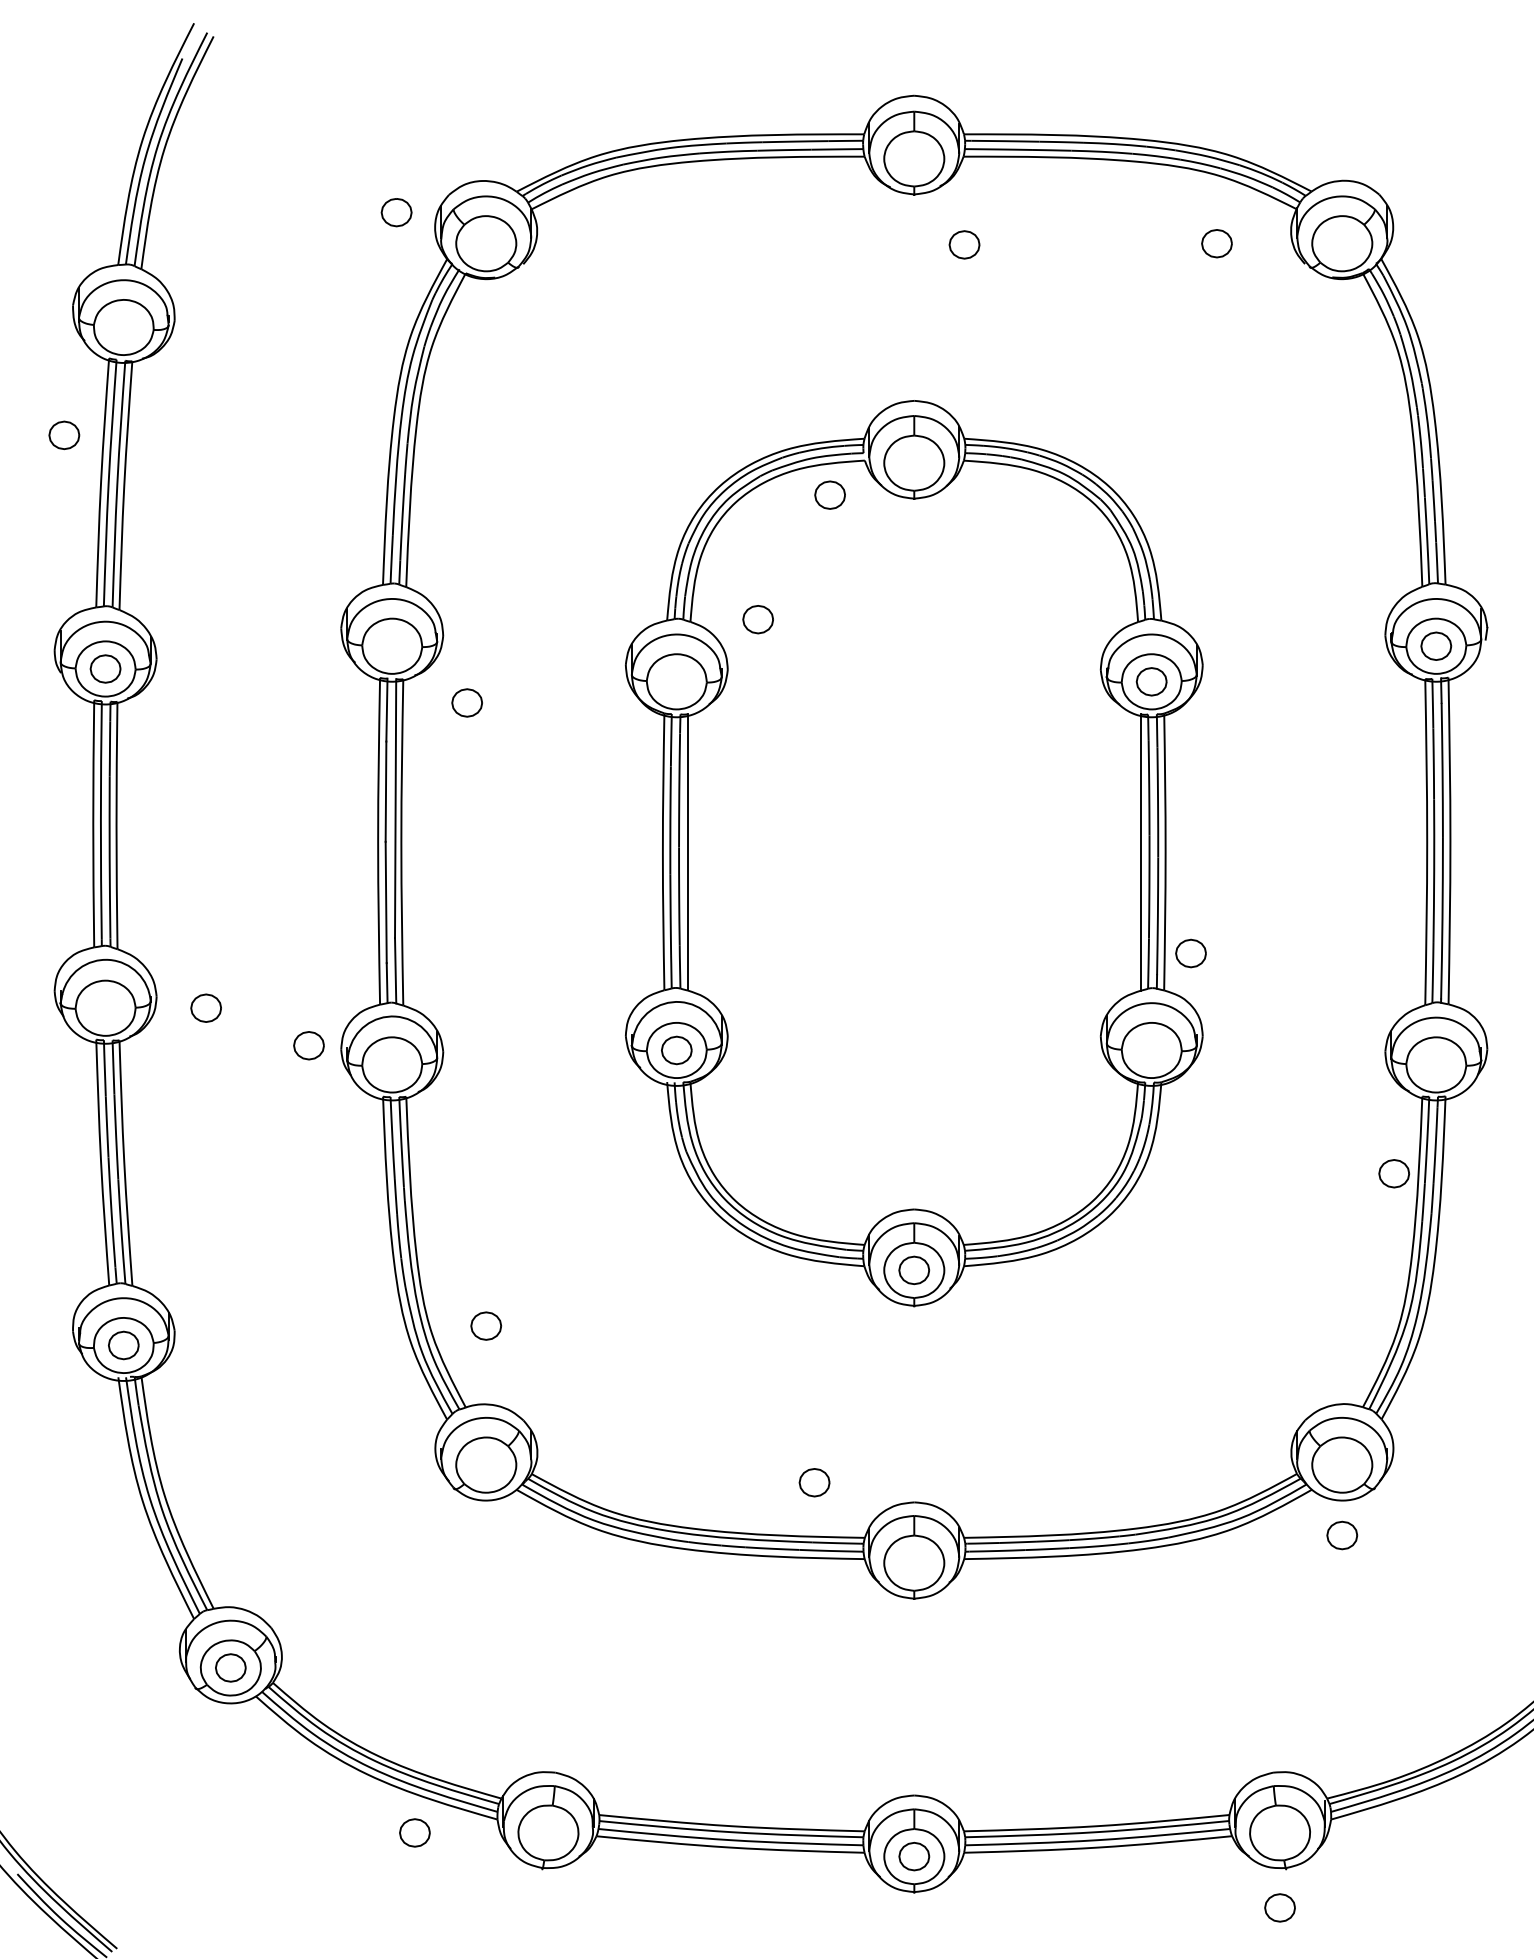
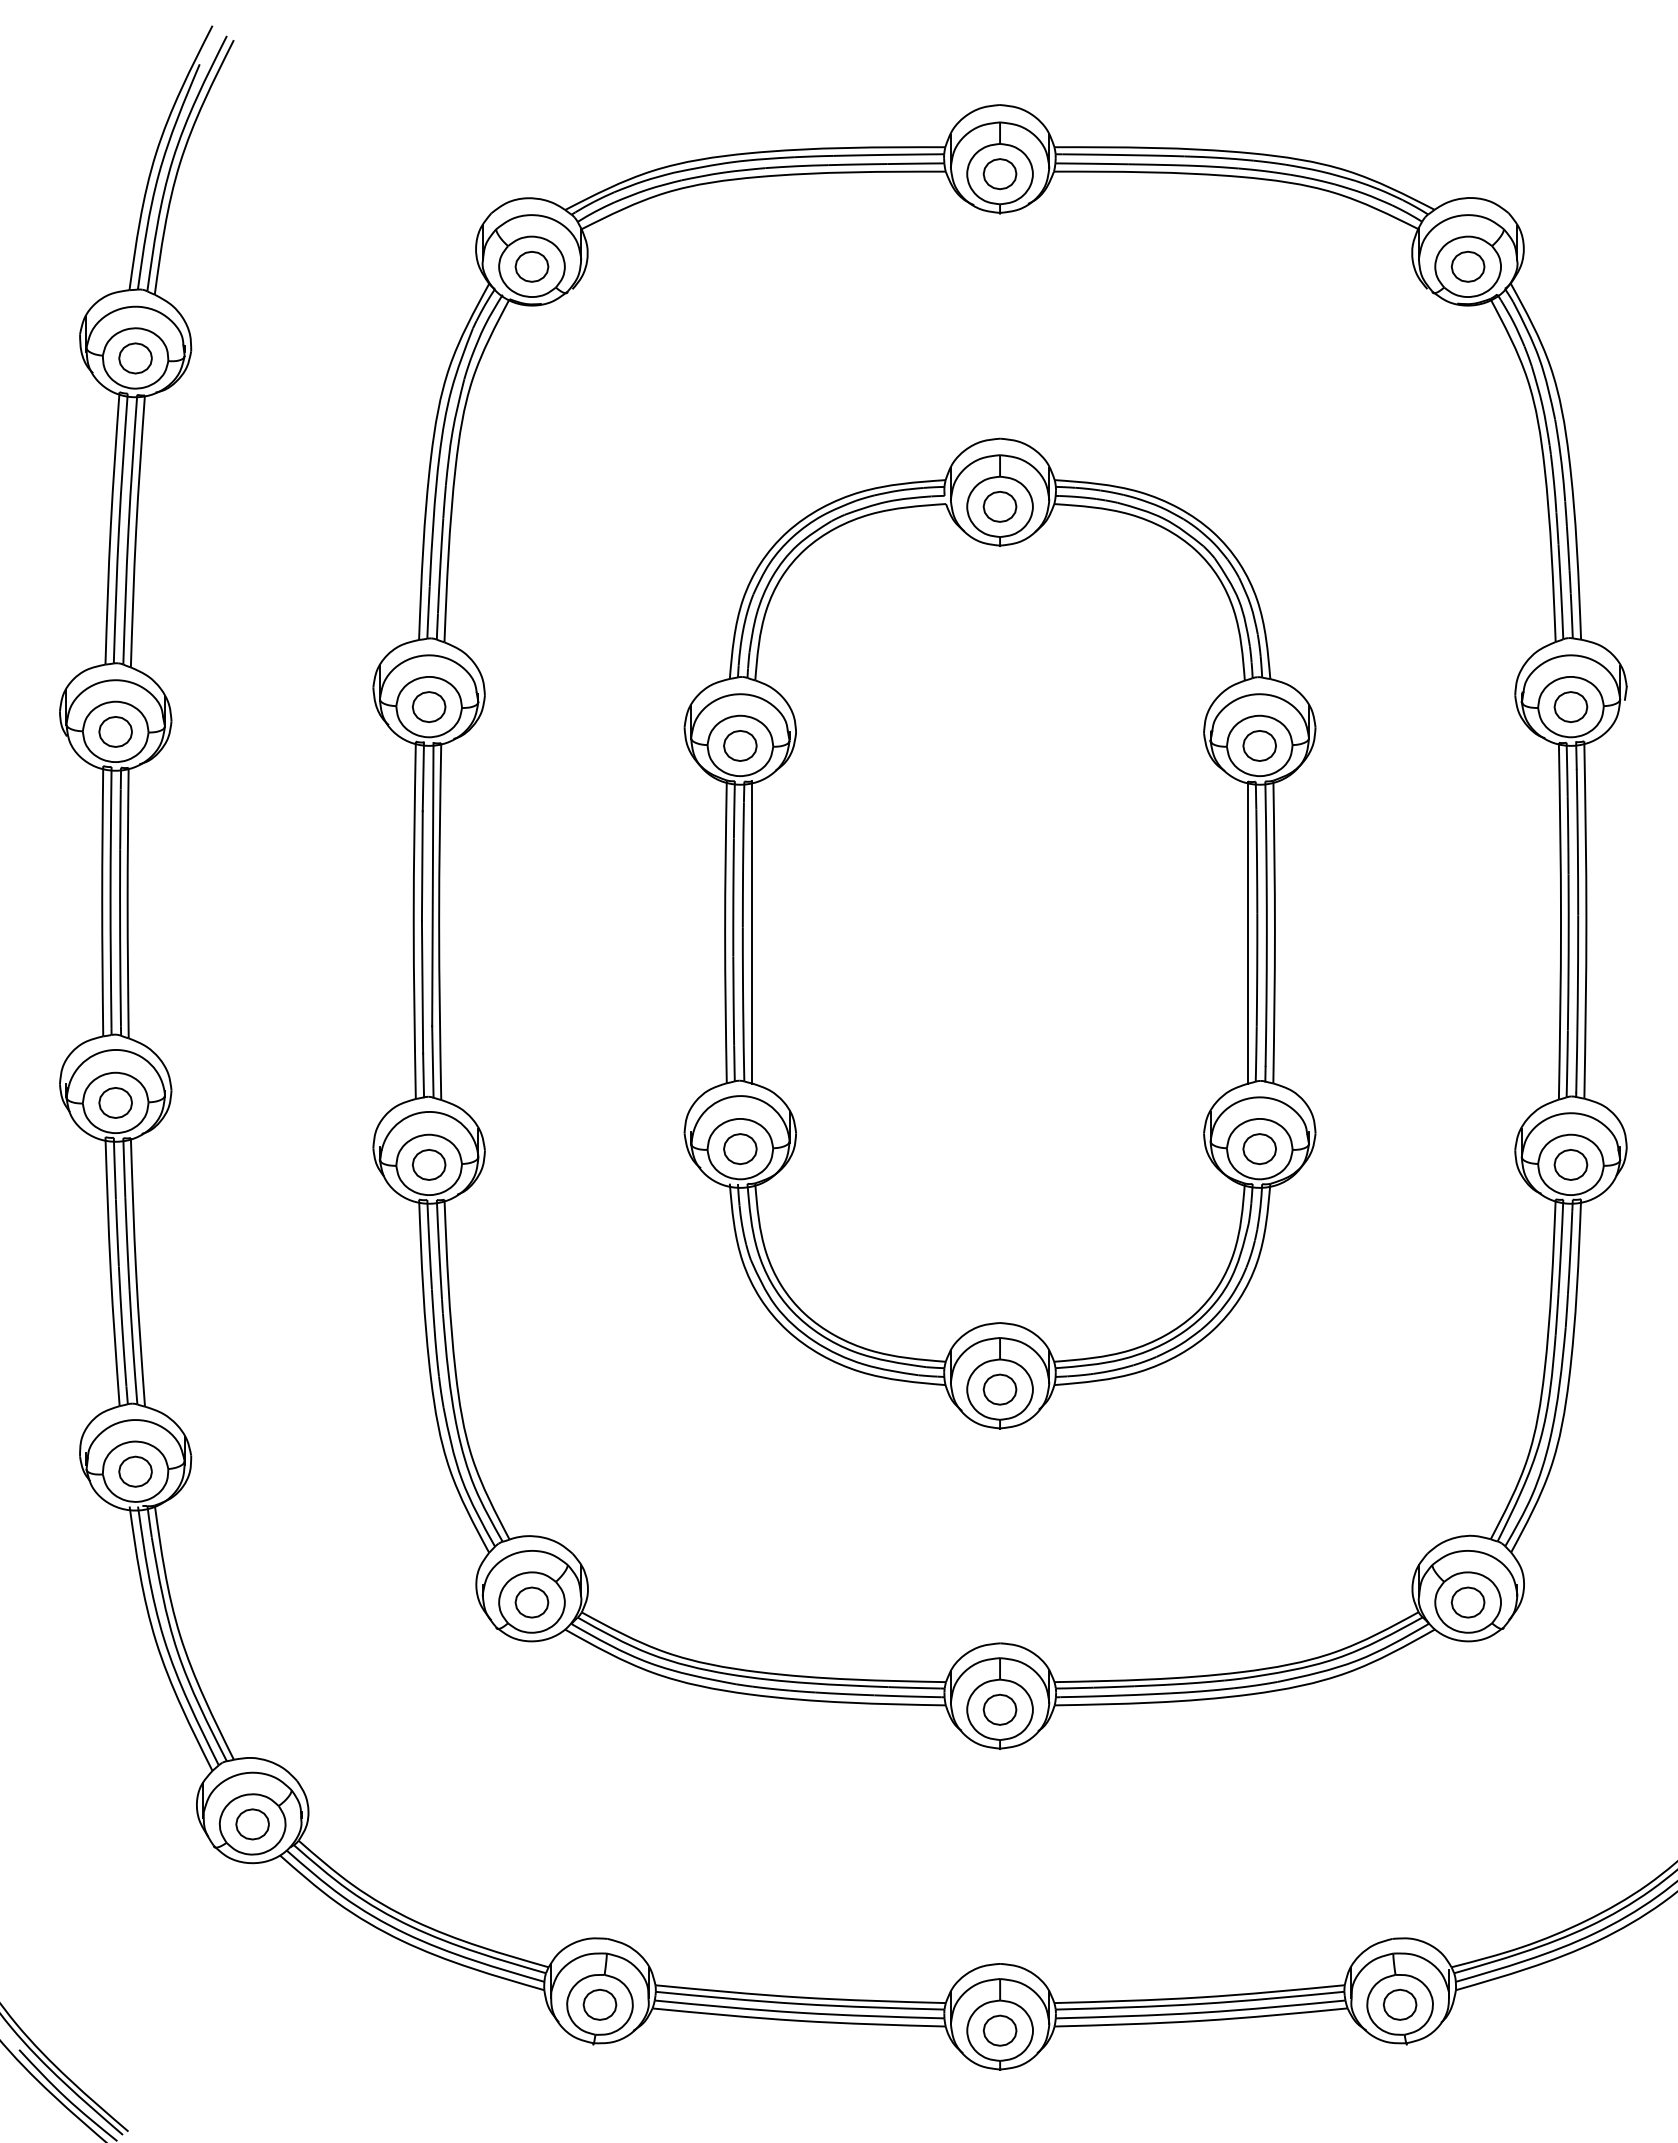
part: (396, 212) -> (531, 266), moved
part: (1216, 243) -> (1467, 266), moved
part: (964, 245) -> (999, 174), moved
part: (64, 435) -> (135, 358), moved
part: (829, 494) -> (999, 506), moved
part: (758, 619) -> (740, 745), moved
part: (466, 702) -> (428, 706), moved
part: (1190, 953) -> (1259, 1149), moved
part: (206, 1007) -> (115, 1102), moved
part: (308, 1045) -> (428, 1164), moved
part: (1393, 1173) -> (1570, 1164), moved
part: (485, 1326) -> (531, 1602), moved
part: (814, 1482) -> (999, 1709), moved
part: (1341, 1535) -> (1467, 1602), moved
part: (414, 1832) -> (599, 2004), moved
part: (1279, 1907) -> (1399, 2004), moved

